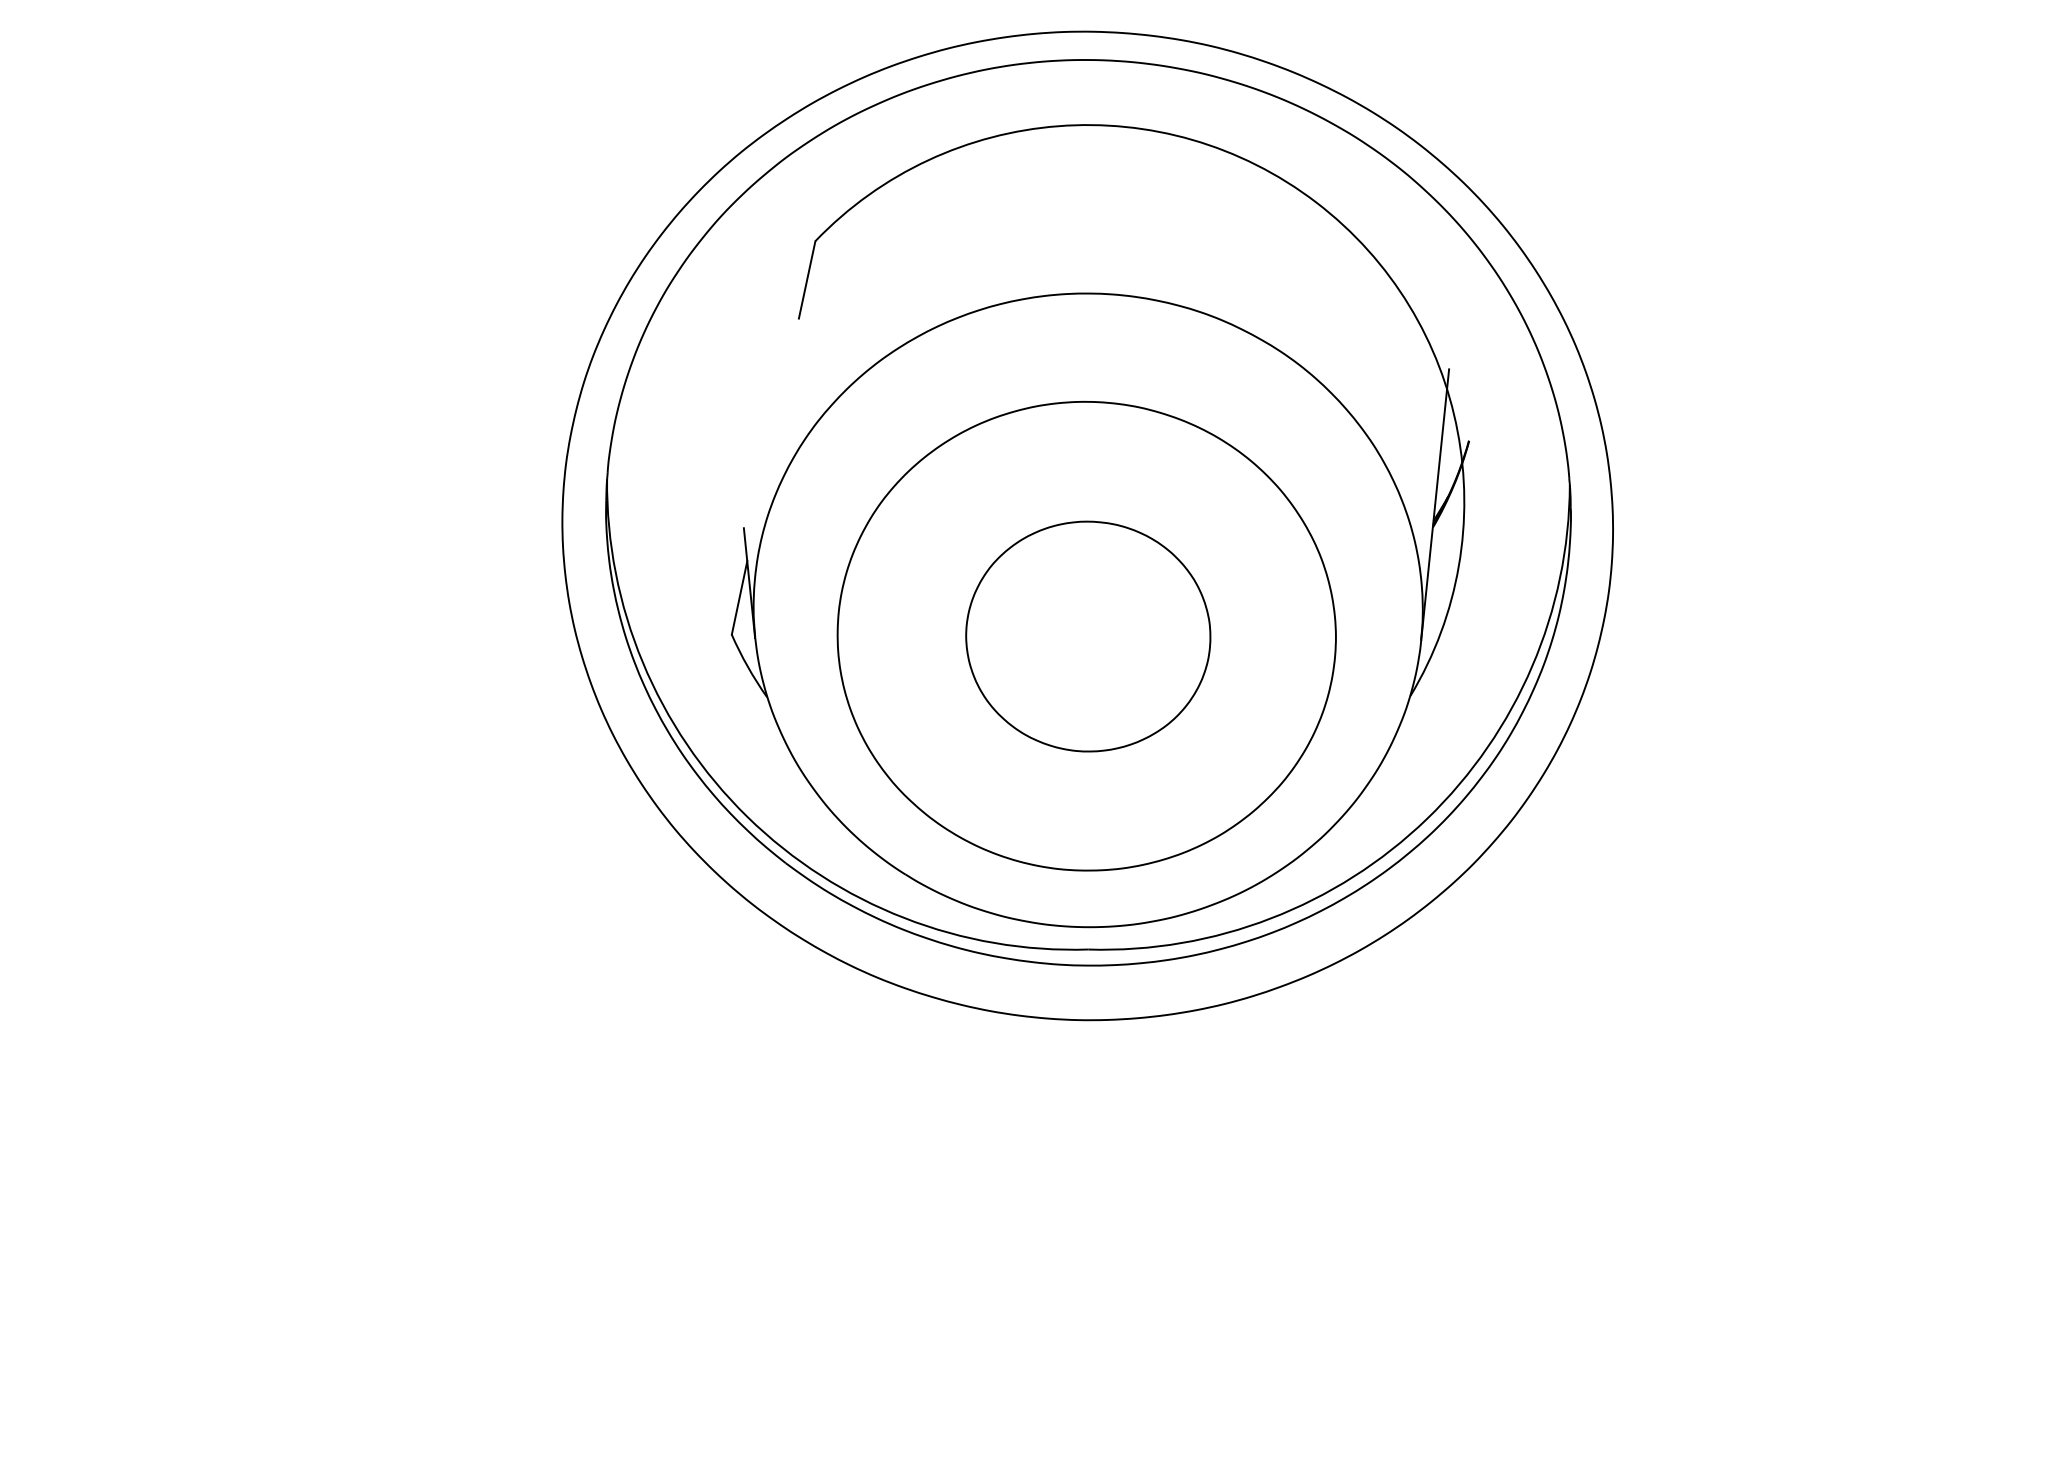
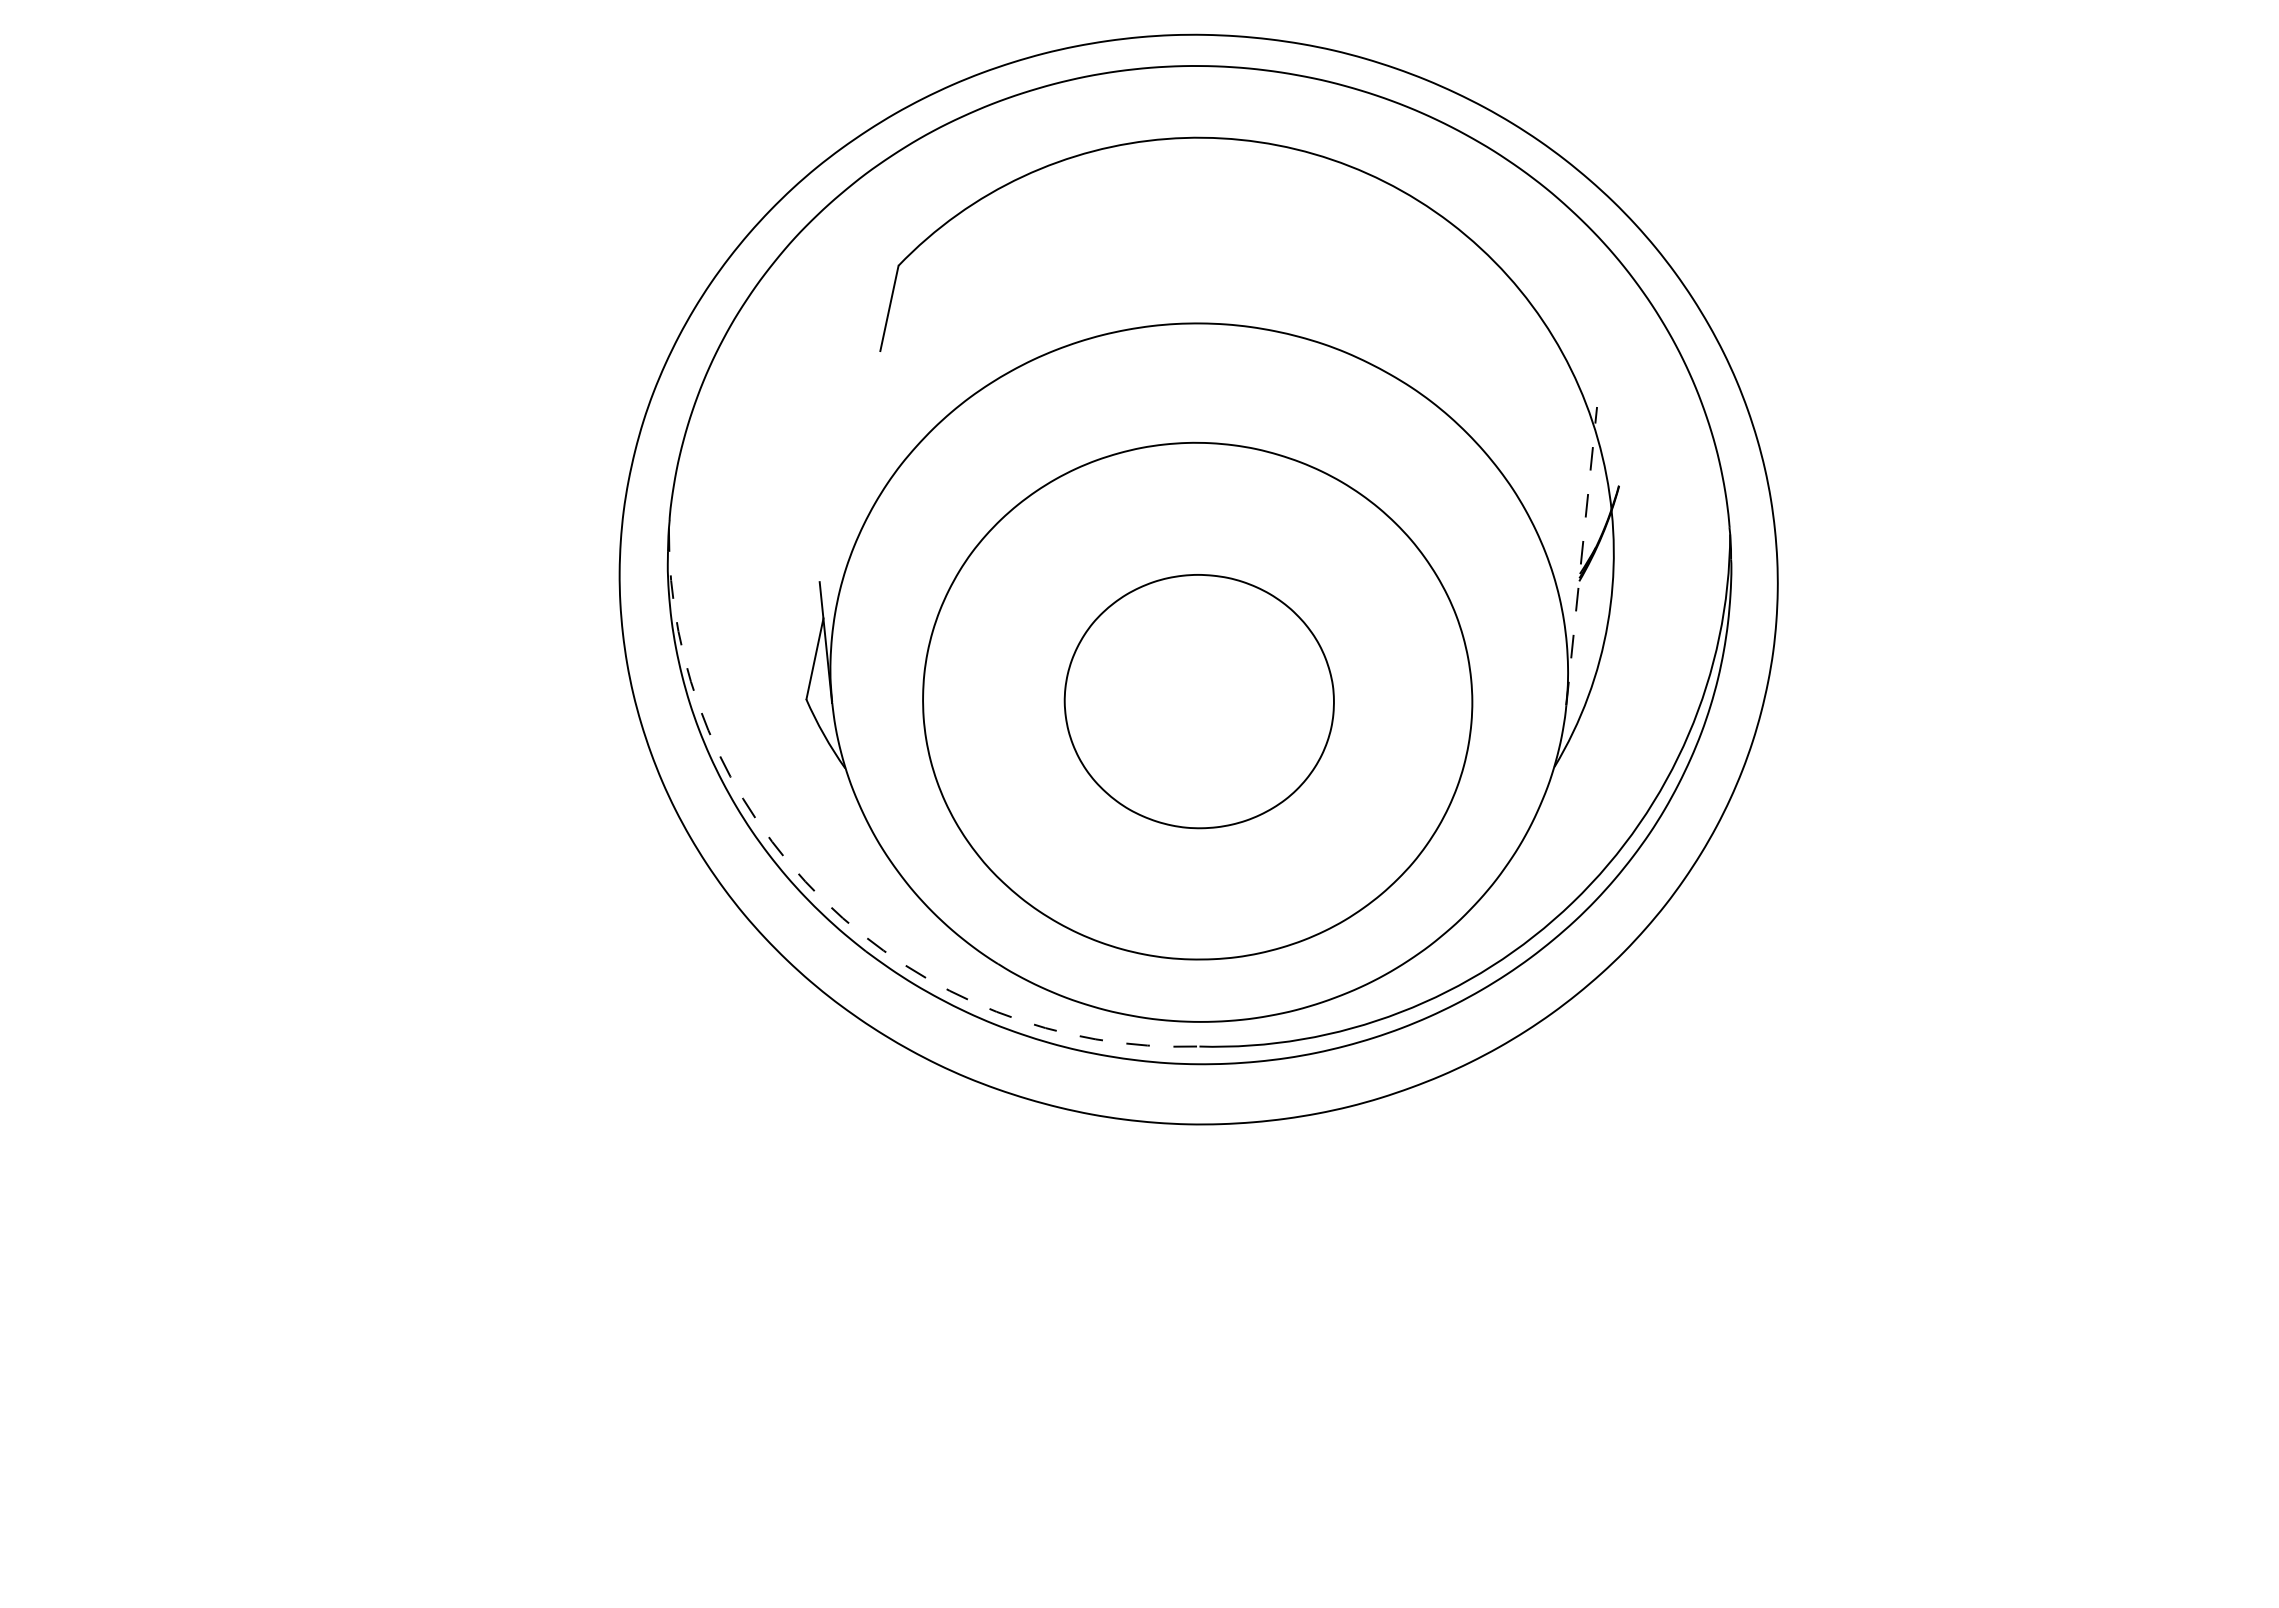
line: (1434, 504) -> (1581, 556), solid -> dashed
arc: (747, 817) -> (823, 900), solid -> dashed

